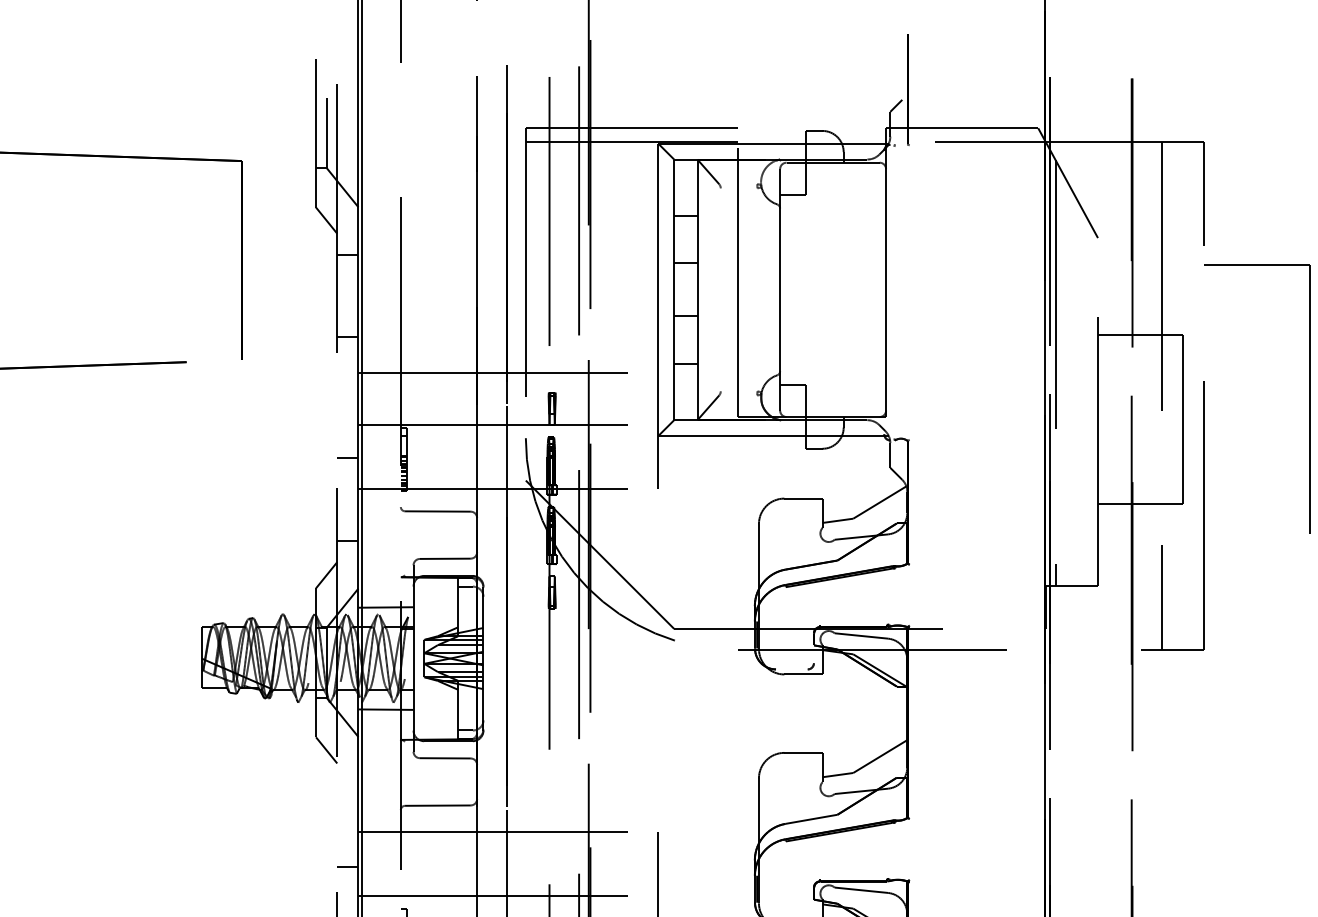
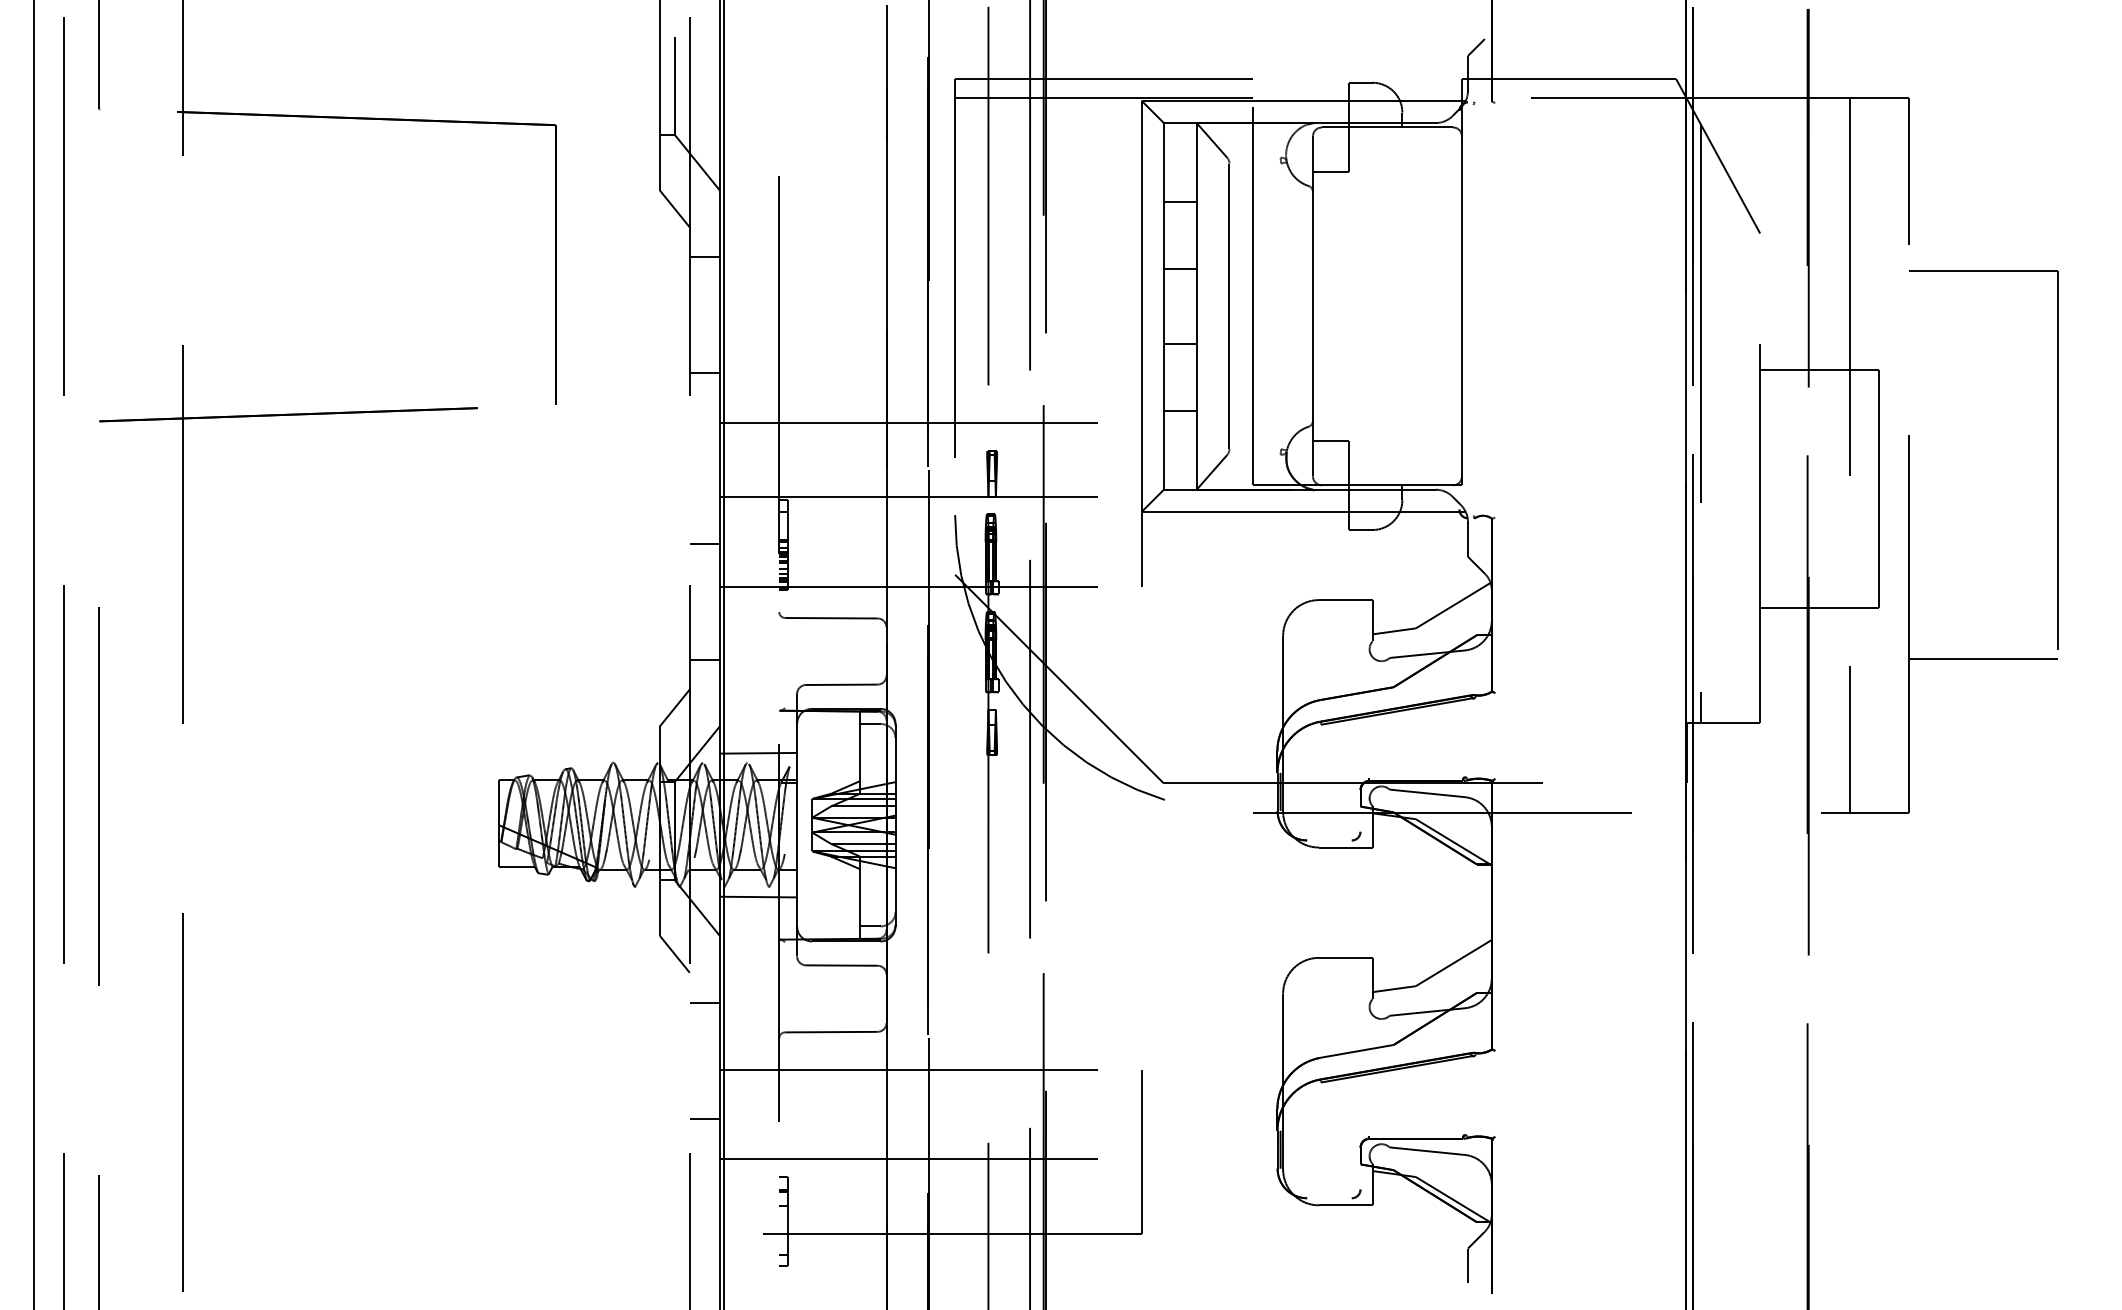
line: (720, 289) -> (1229, 306), added
line: (1256, 540) -> (1983, 659), added
line: (347, 784) -> (704, 1002), added

